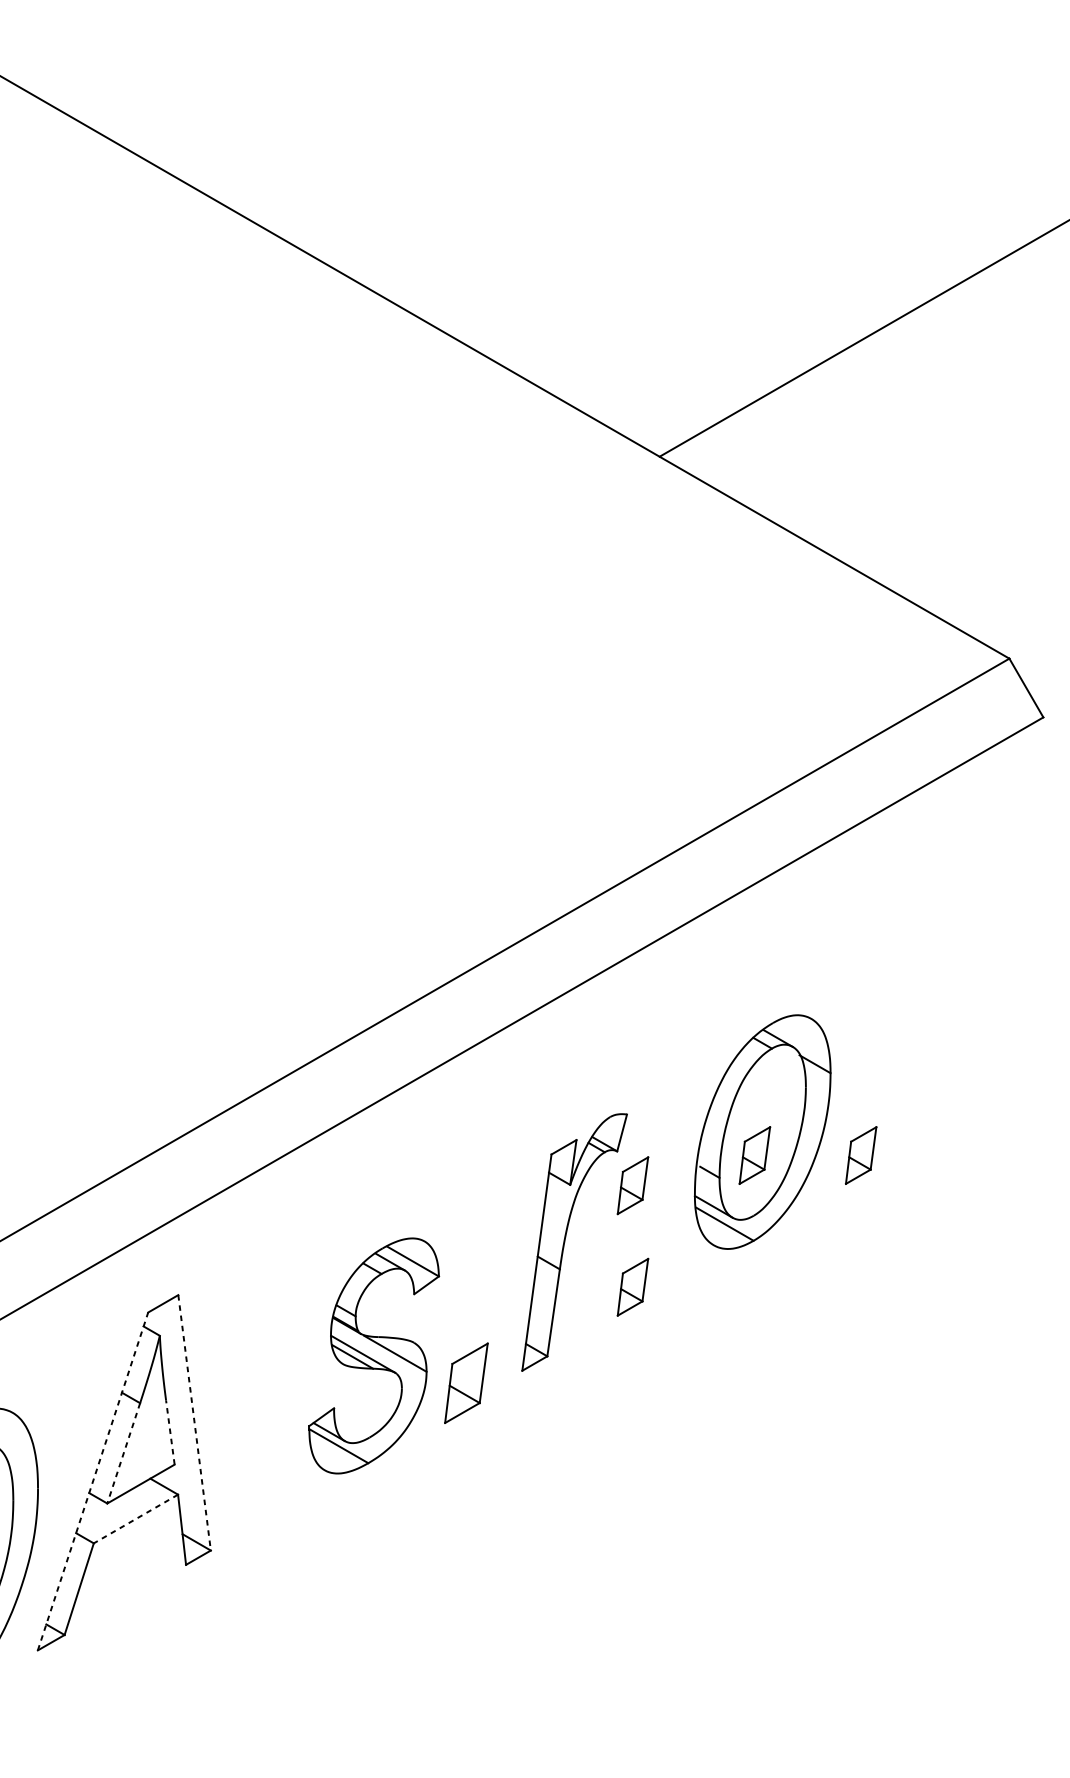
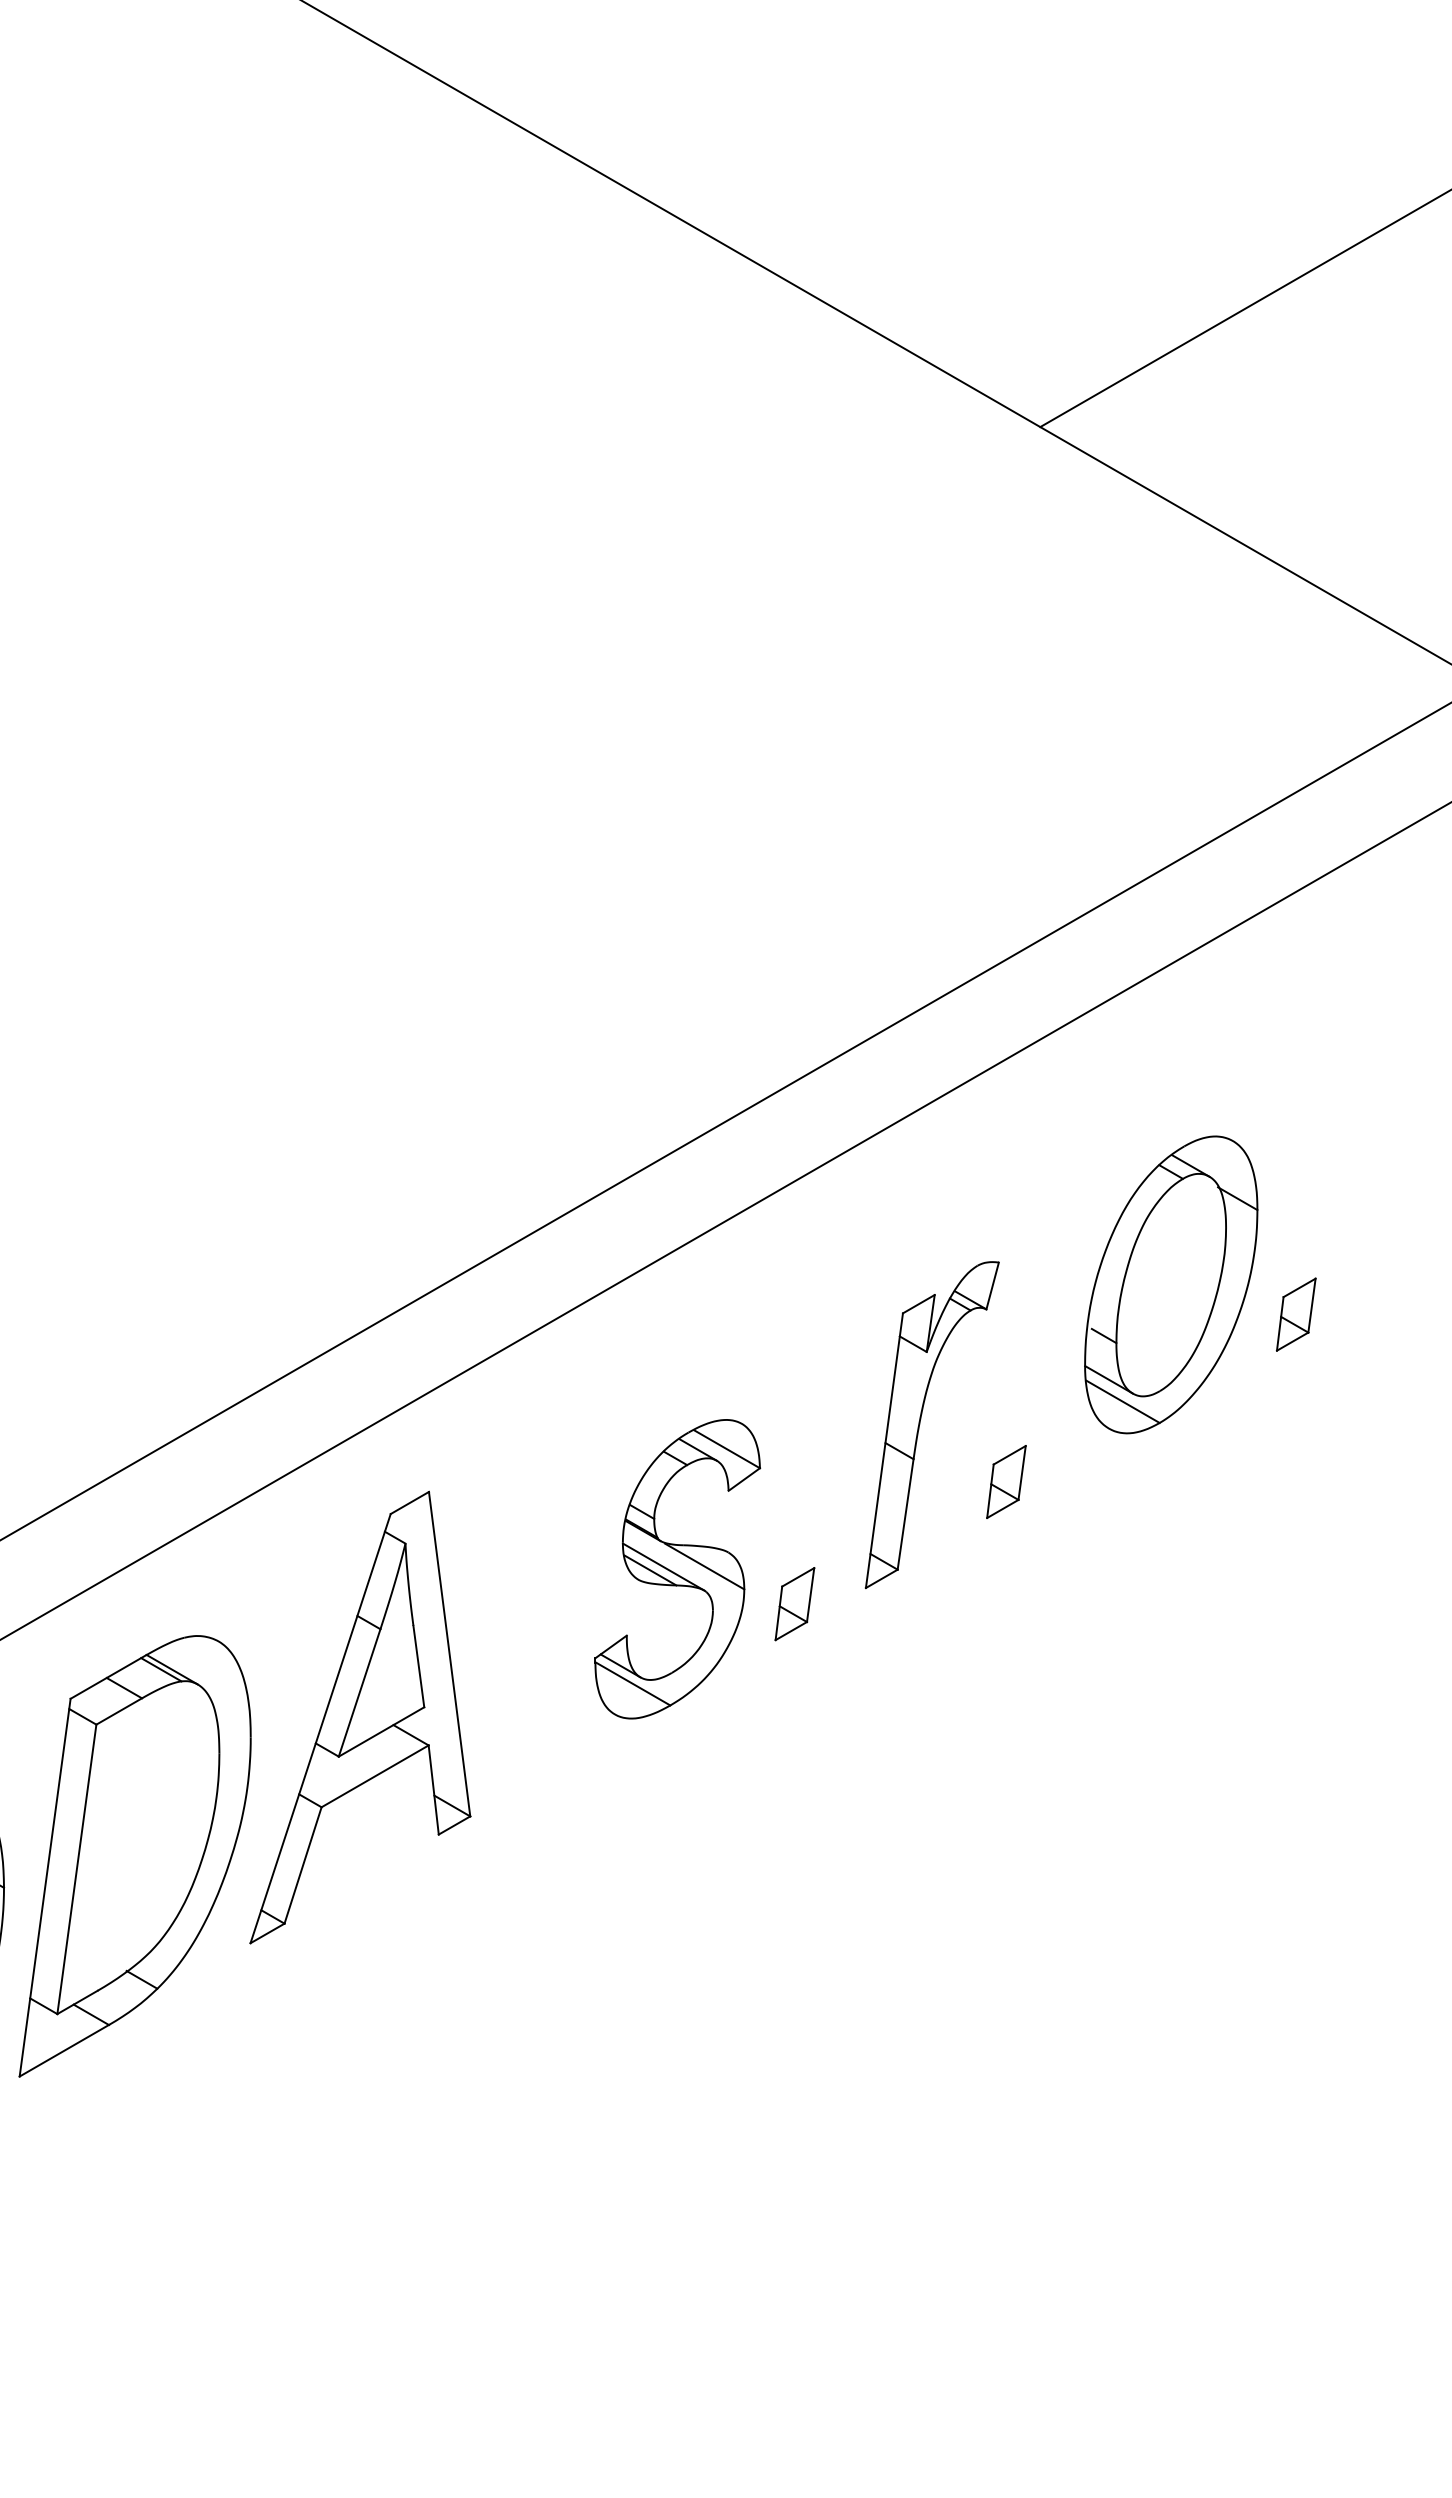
part: (755, 1155) -> (1161, 1314), removed
part: (633, 1185) -> (1006, 1352), removed
part: (466, 1383) -> (794, 1604), size x0.71
line: (194, 1423) -> (449, 1654), dashed -> solid
line: (170, 1432) -> (418, 1666), dashed -> solid
line: (123, 1453) -> (359, 1693), dashed -> solid
line: (92, 1481) -> (320, 1728), dashed -> solid
line: (136, 1519) -> (375, 1776), dashed -> solid

